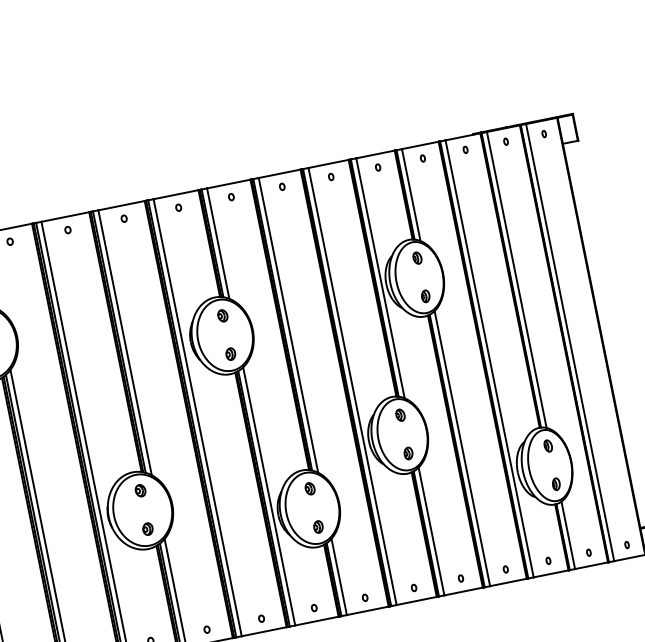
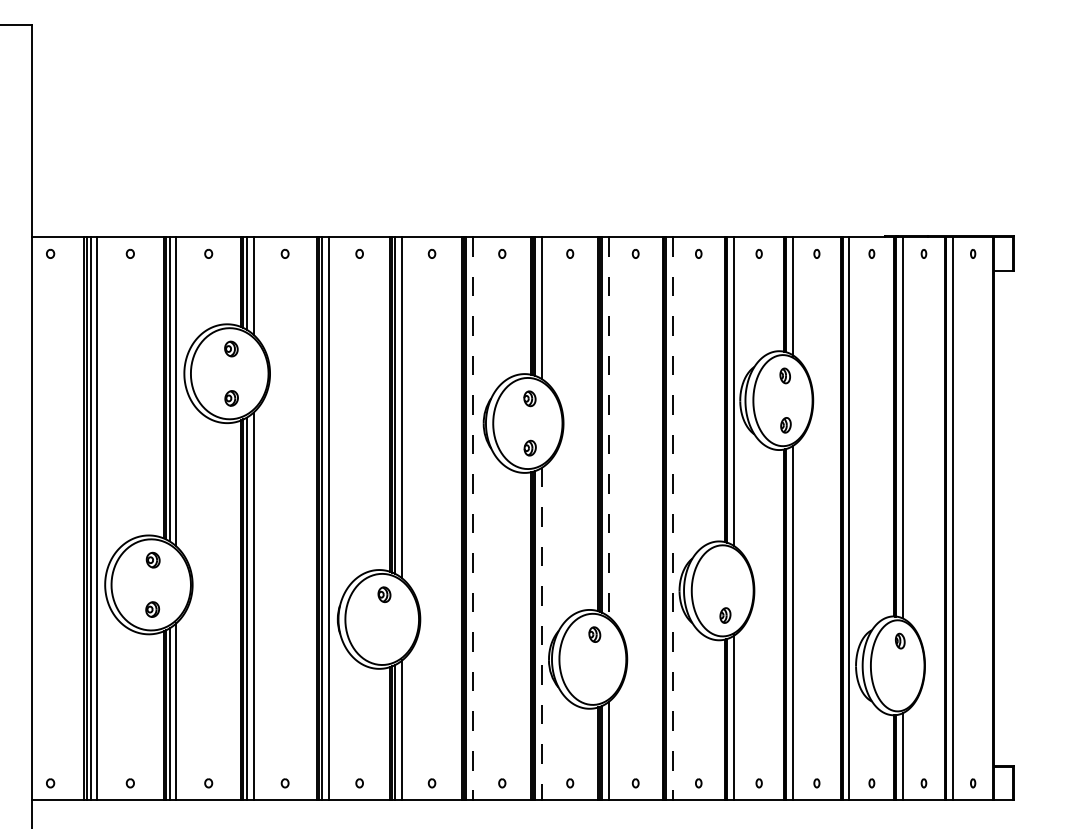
line: (288, 325) -> (608, 427), solid -> dashed
line: (352, 386) -> (672, 518), solid -> dashed
part: (399, 414) -> (724, 565), removed
line: (197, 417) -> (473, 518), solid -> dashed
part: (556, 484) -> (900, 690), removed
line: (269, 496) -> (542, 634), solid -> dashed
part: (318, 526) -> (595, 683), removed
part: (147, 528) -> (383, 643), removed

